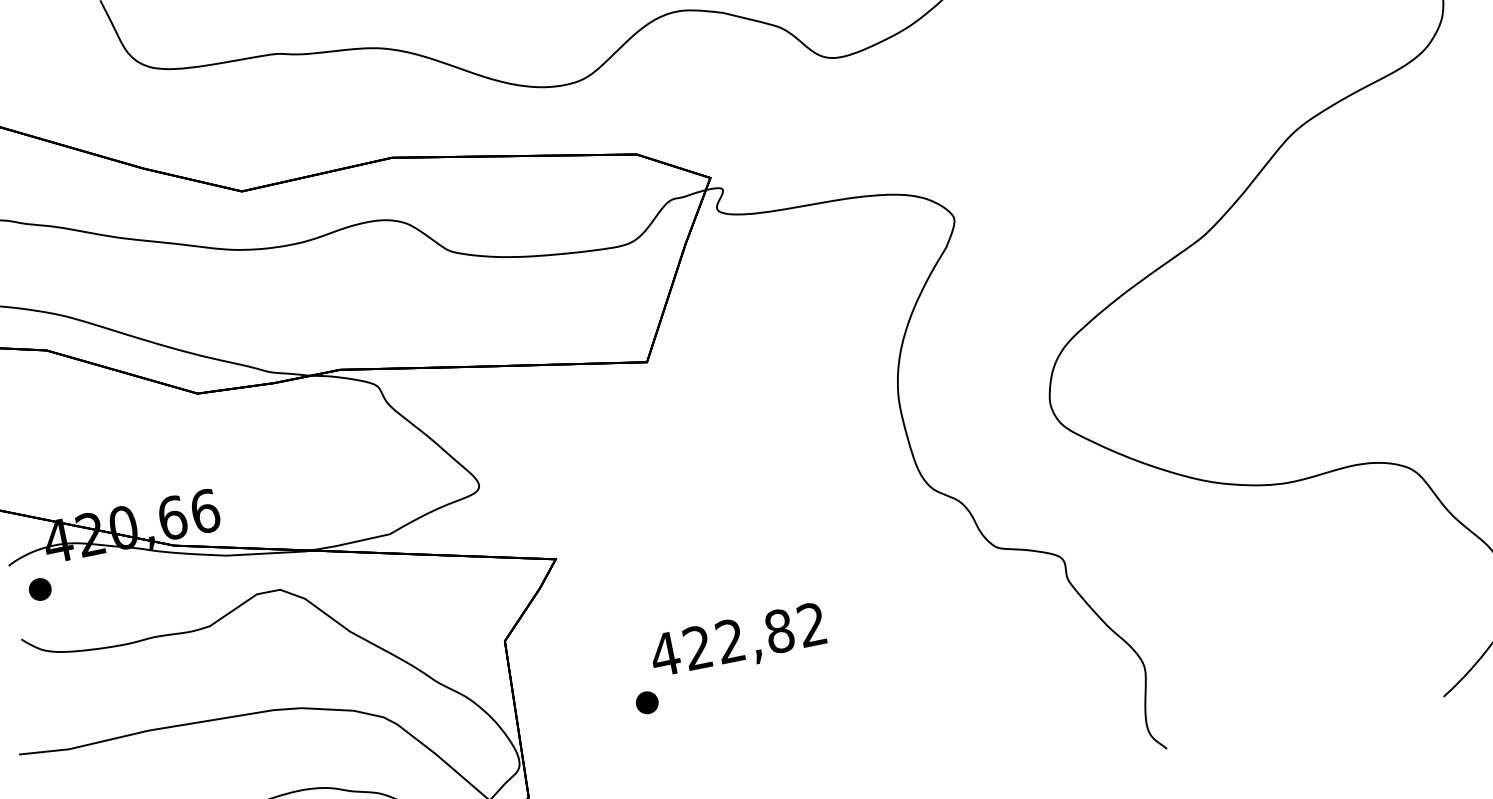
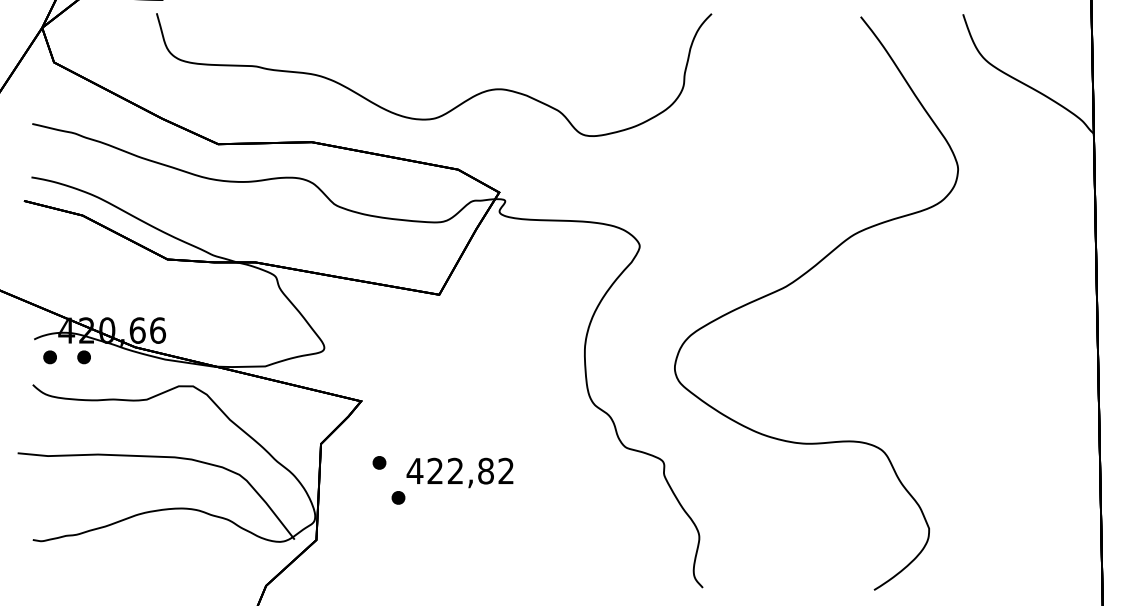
part: (94, 578) -> (83, 357), added
part: (605, 651) -> (379, 462), added

